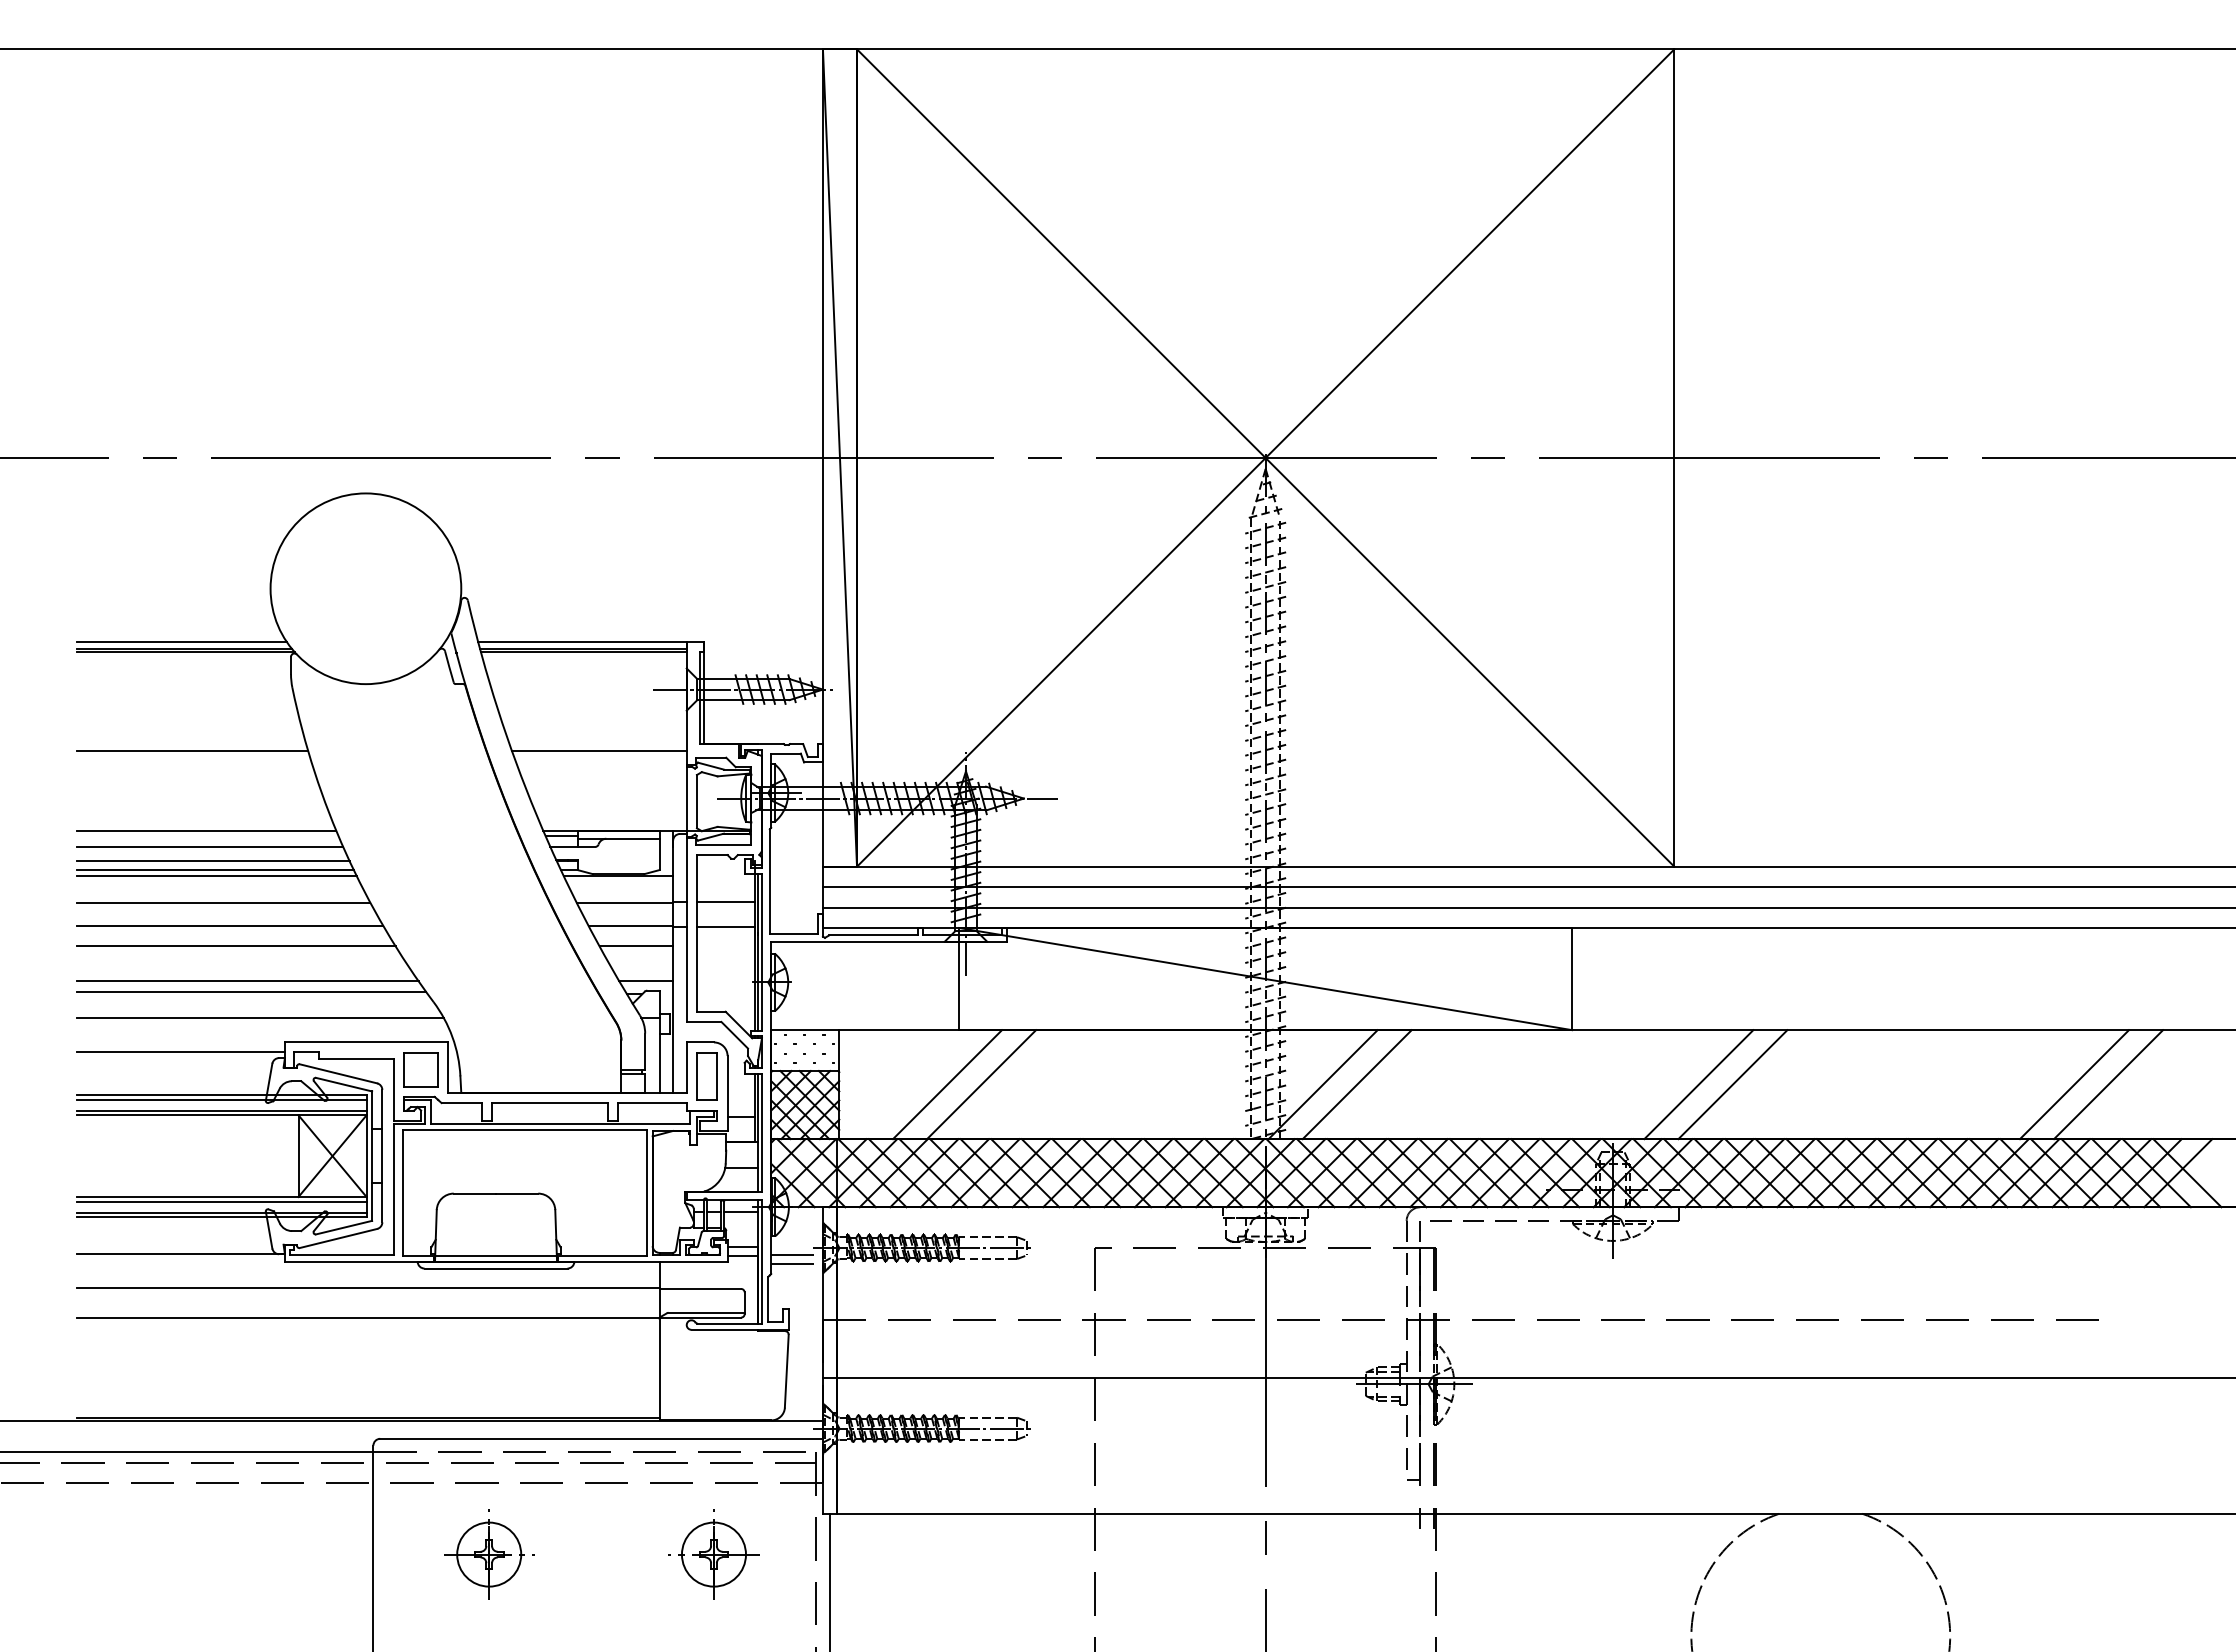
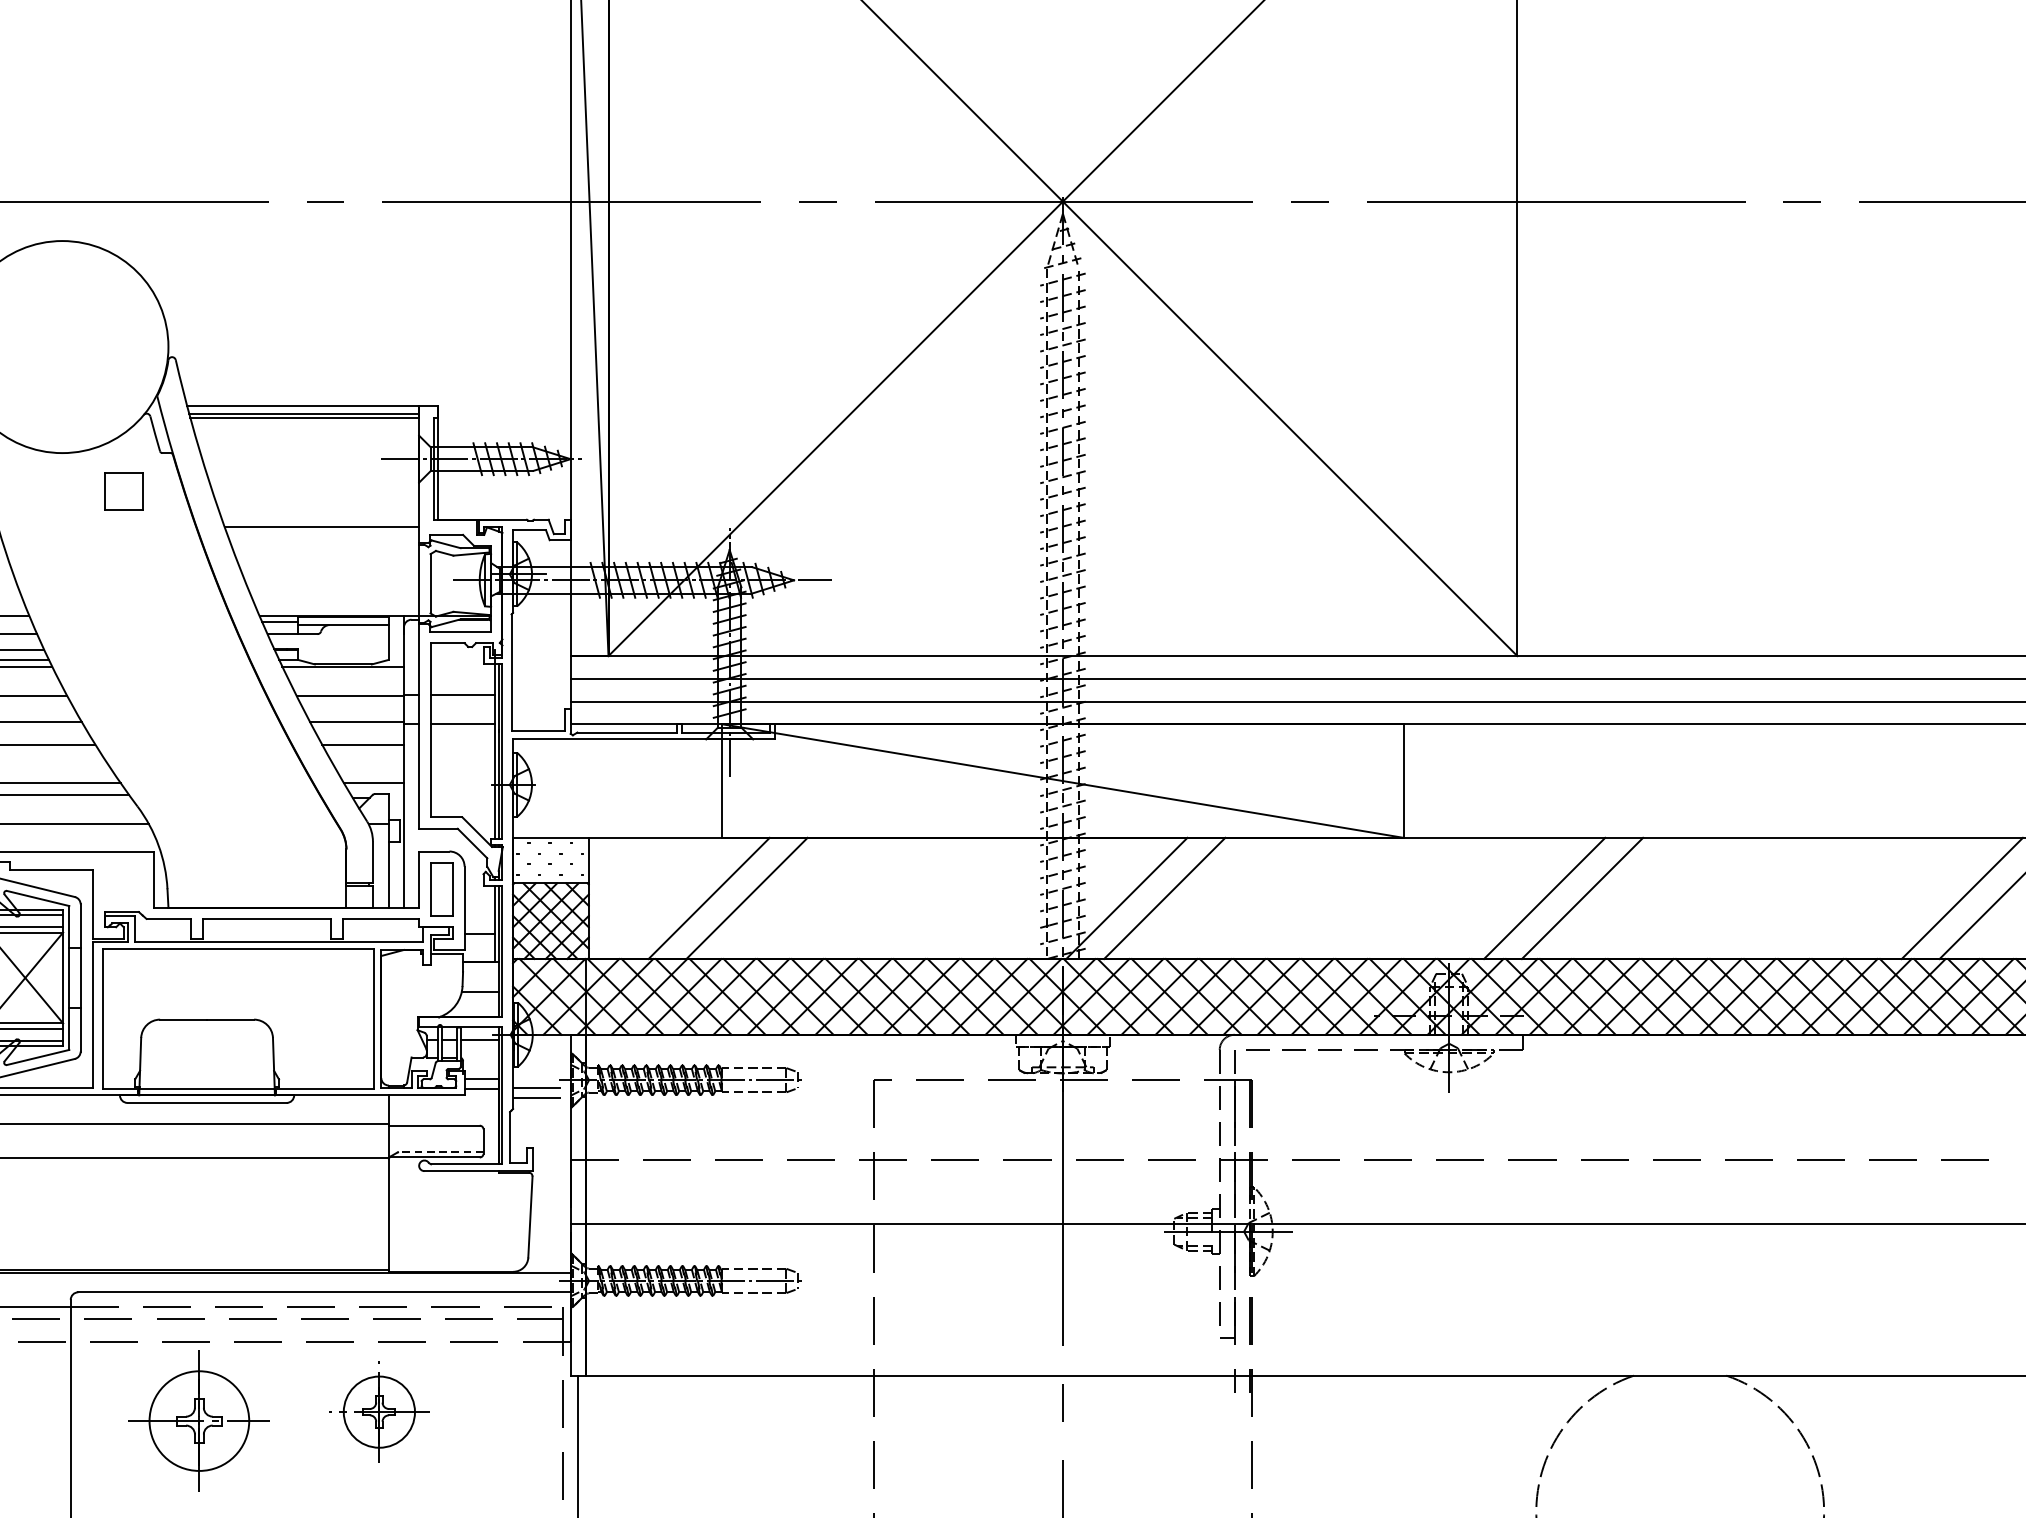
part: (420, 1069) -> (123, 491), moved
line: (706, 1312) -> (441, 1151), solid -> dashed
part: (489, 1554) -> (199, 1420), size x1.4
part: (713, 1554) -> (378, 1412), moved

